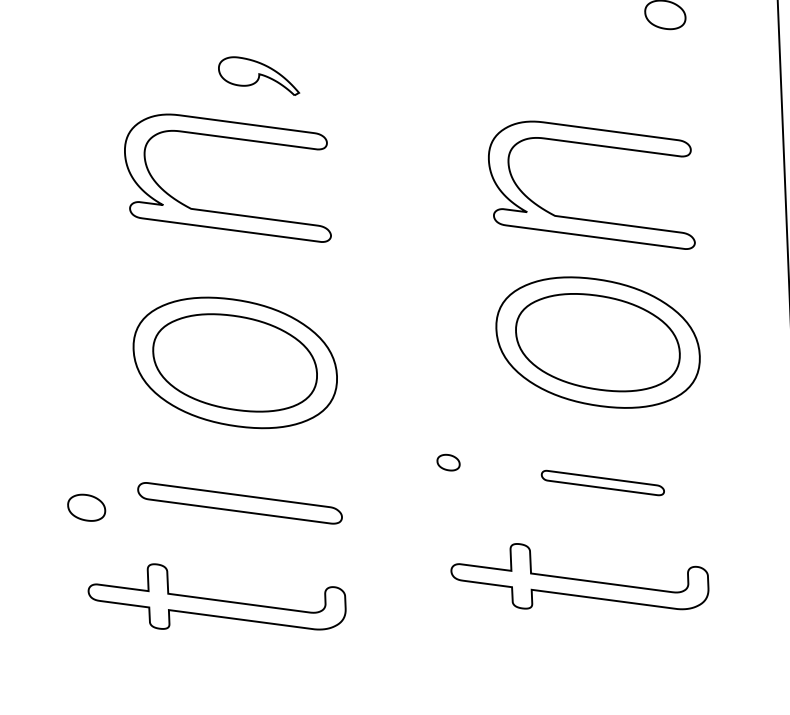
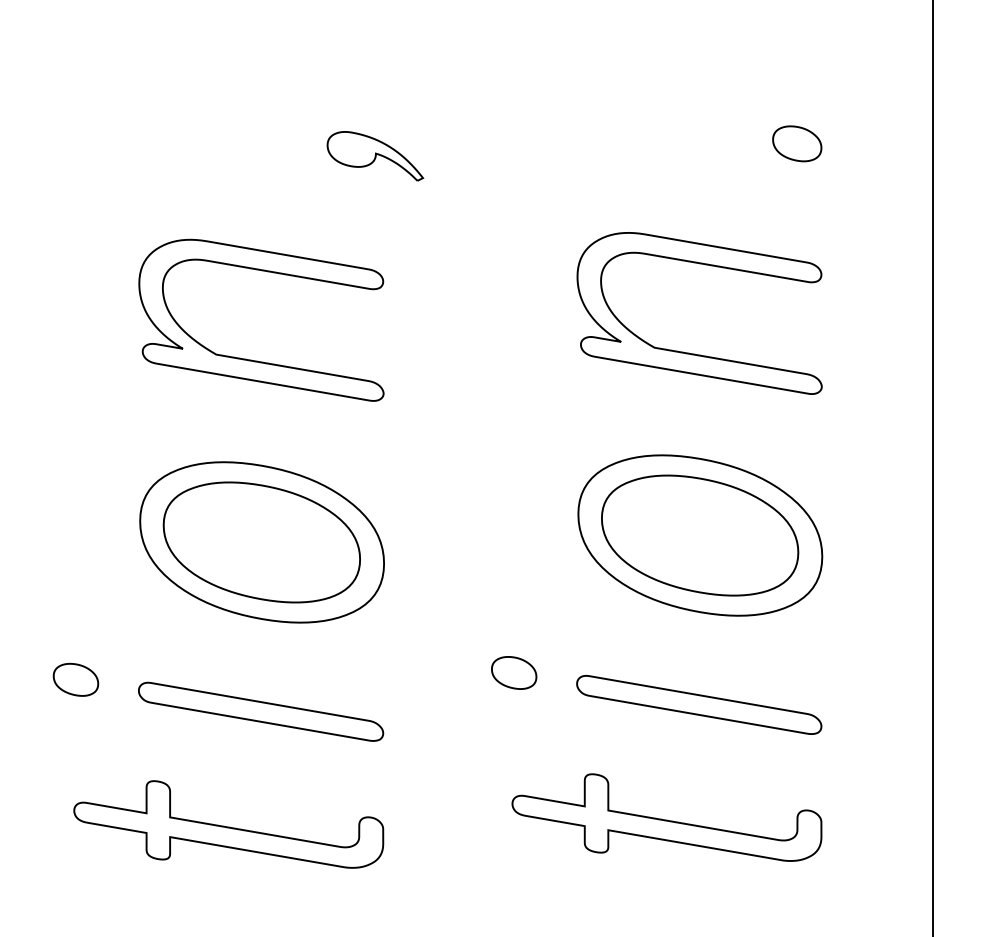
part: (258, 76) -> (375, 156), moved
part: (589, 219) -> (695, 353), moved
part: (448, 462) -> (514, 672), size x1.67
part: (603, 482) -> (699, 704), size x1.67
part: (86, 507) -> (75, 679), moved

